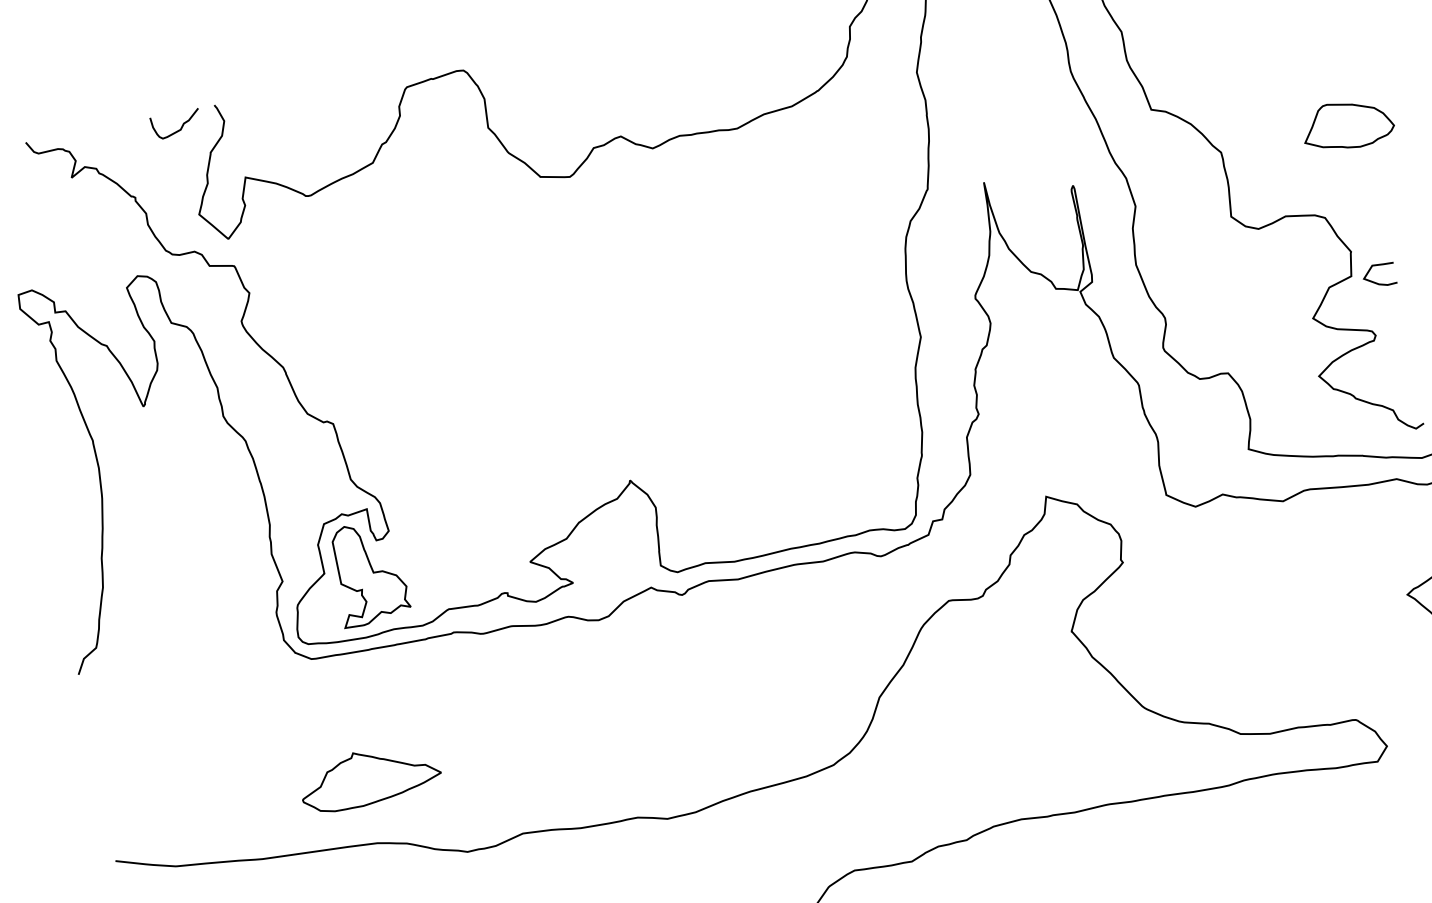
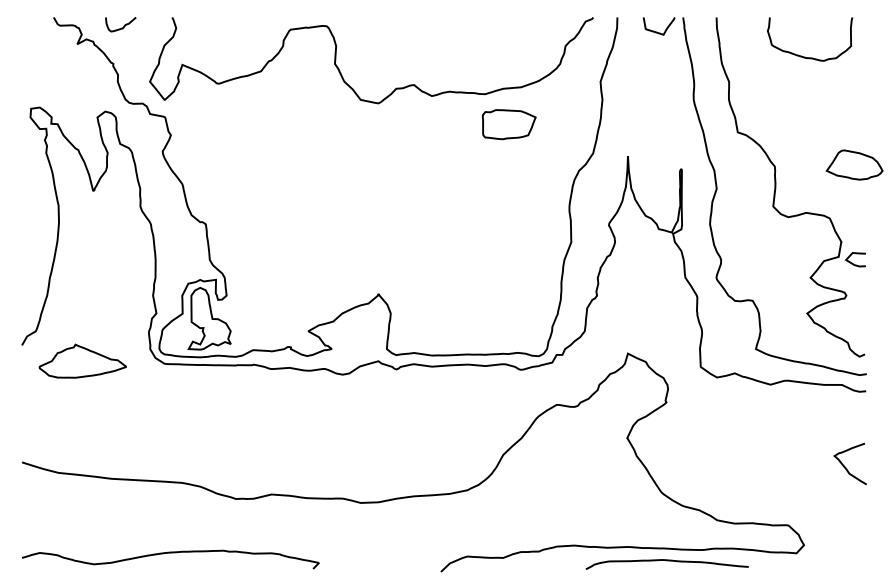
curve: (180, 125) -> (123, 25), moved
part: (783, 169) -> (508, 124), added
part: (369, 776) -> (82, 360), moved
curve: (1173, 815) -> (666, 561), added

